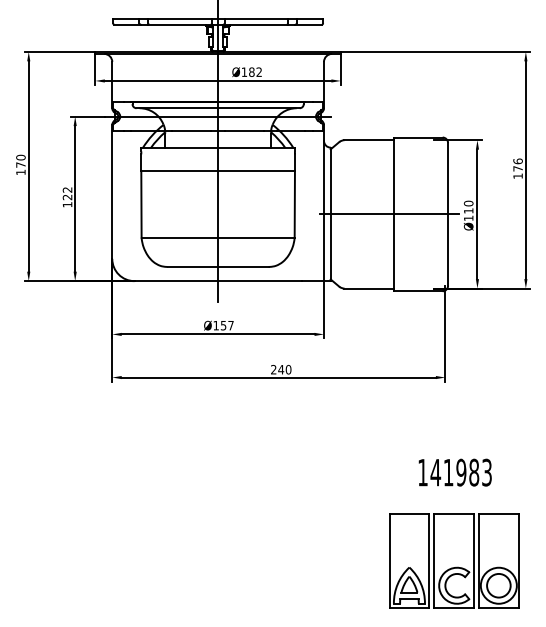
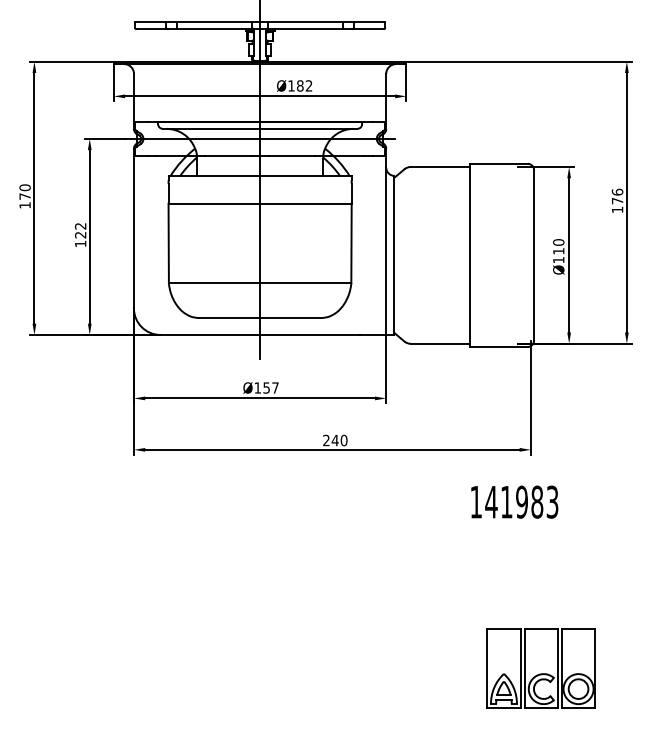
line: (388, 214) -> (463, 255), removed
text: (455, 472) -> (514, 501), moved
part: (453, 561) -> (540, 668), size x0.7

